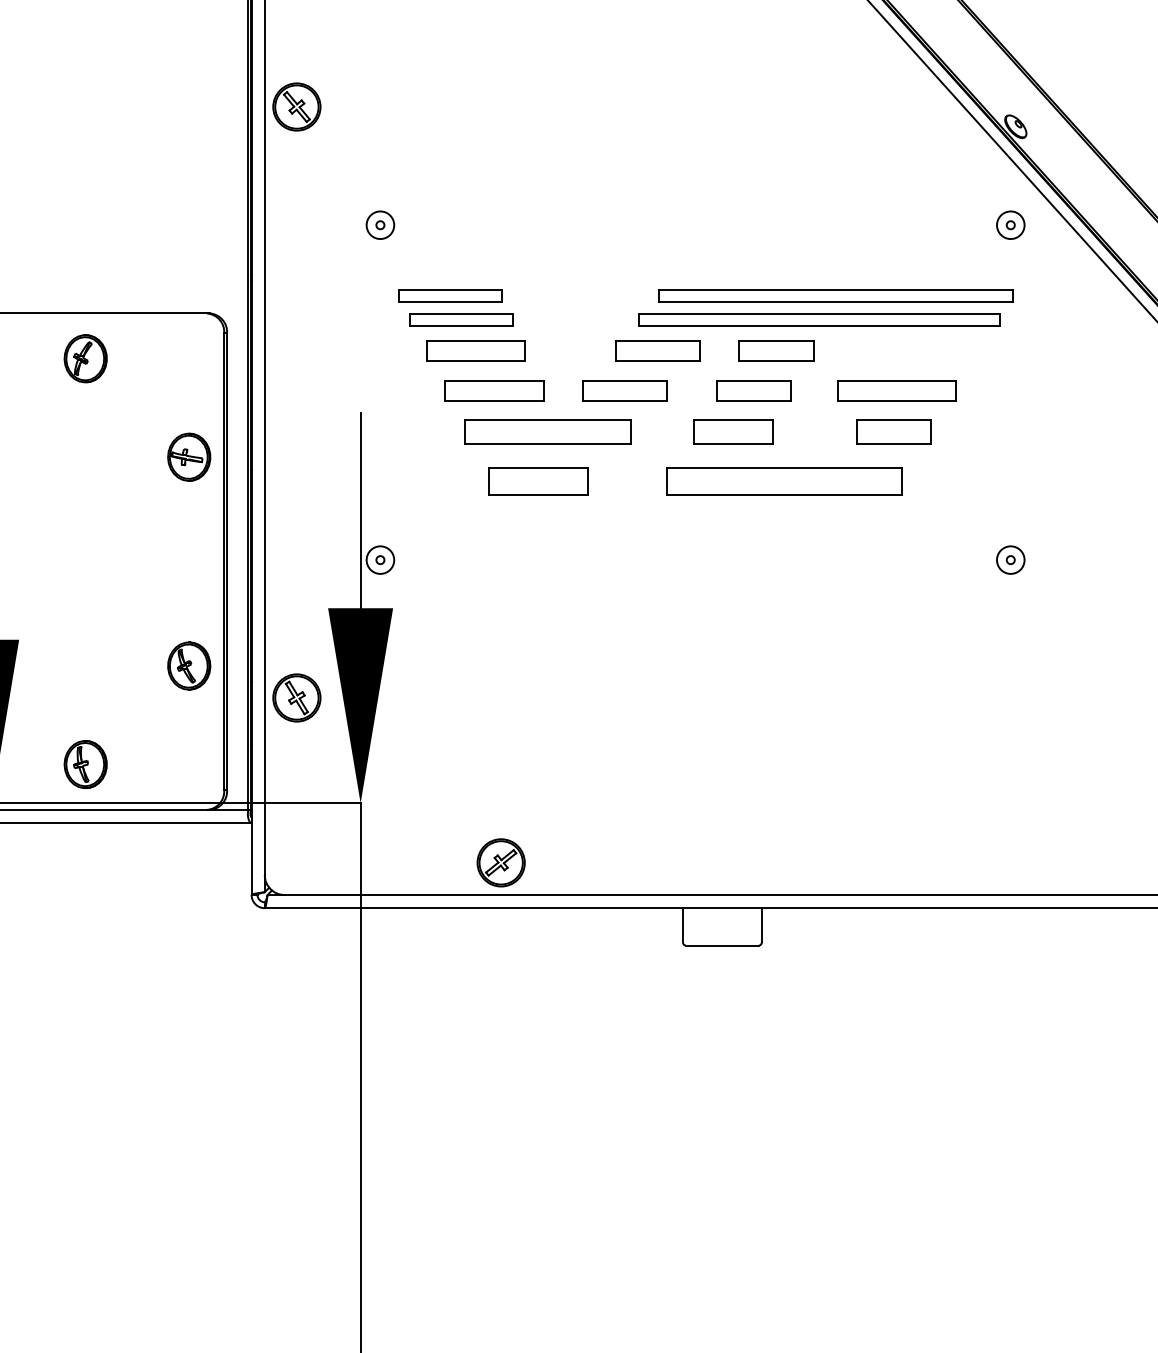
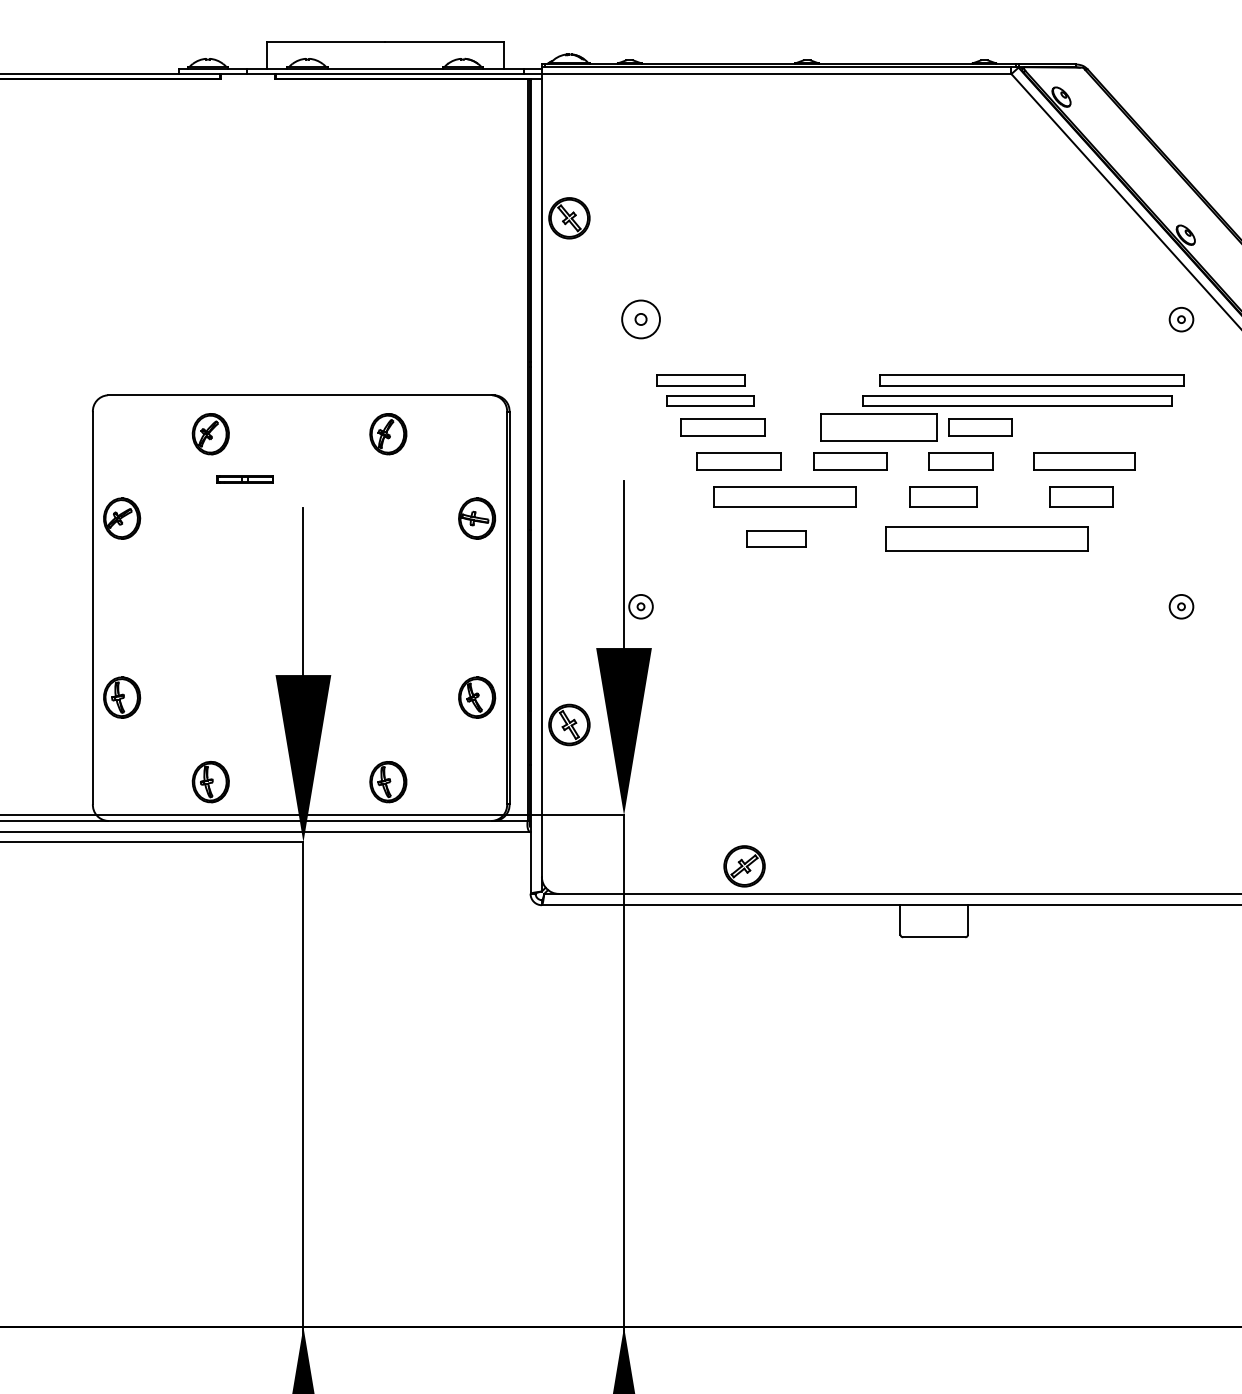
part: (379, 225) -> (640, 319), size x1.6
part: (657, 351) -> (878, 427), size x1.6
part: (538, 480) -> (776, 538), size x0.7

